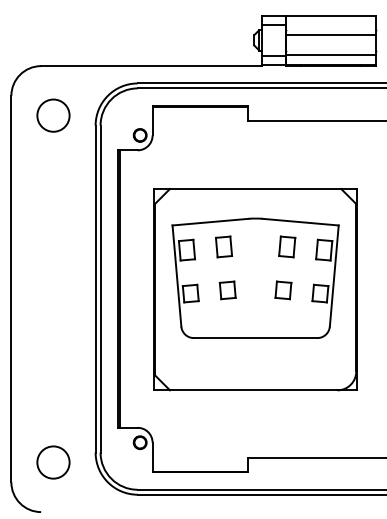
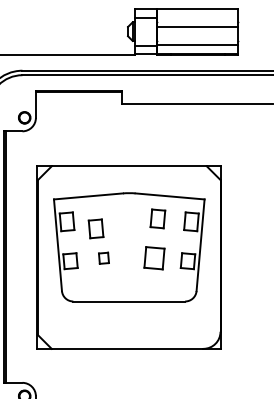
part: (224, 246) -> (96, 228), moved
part: (227, 290) -> (103, 258), size x0.7
part: (283, 290) -> (154, 258), size x1.4

